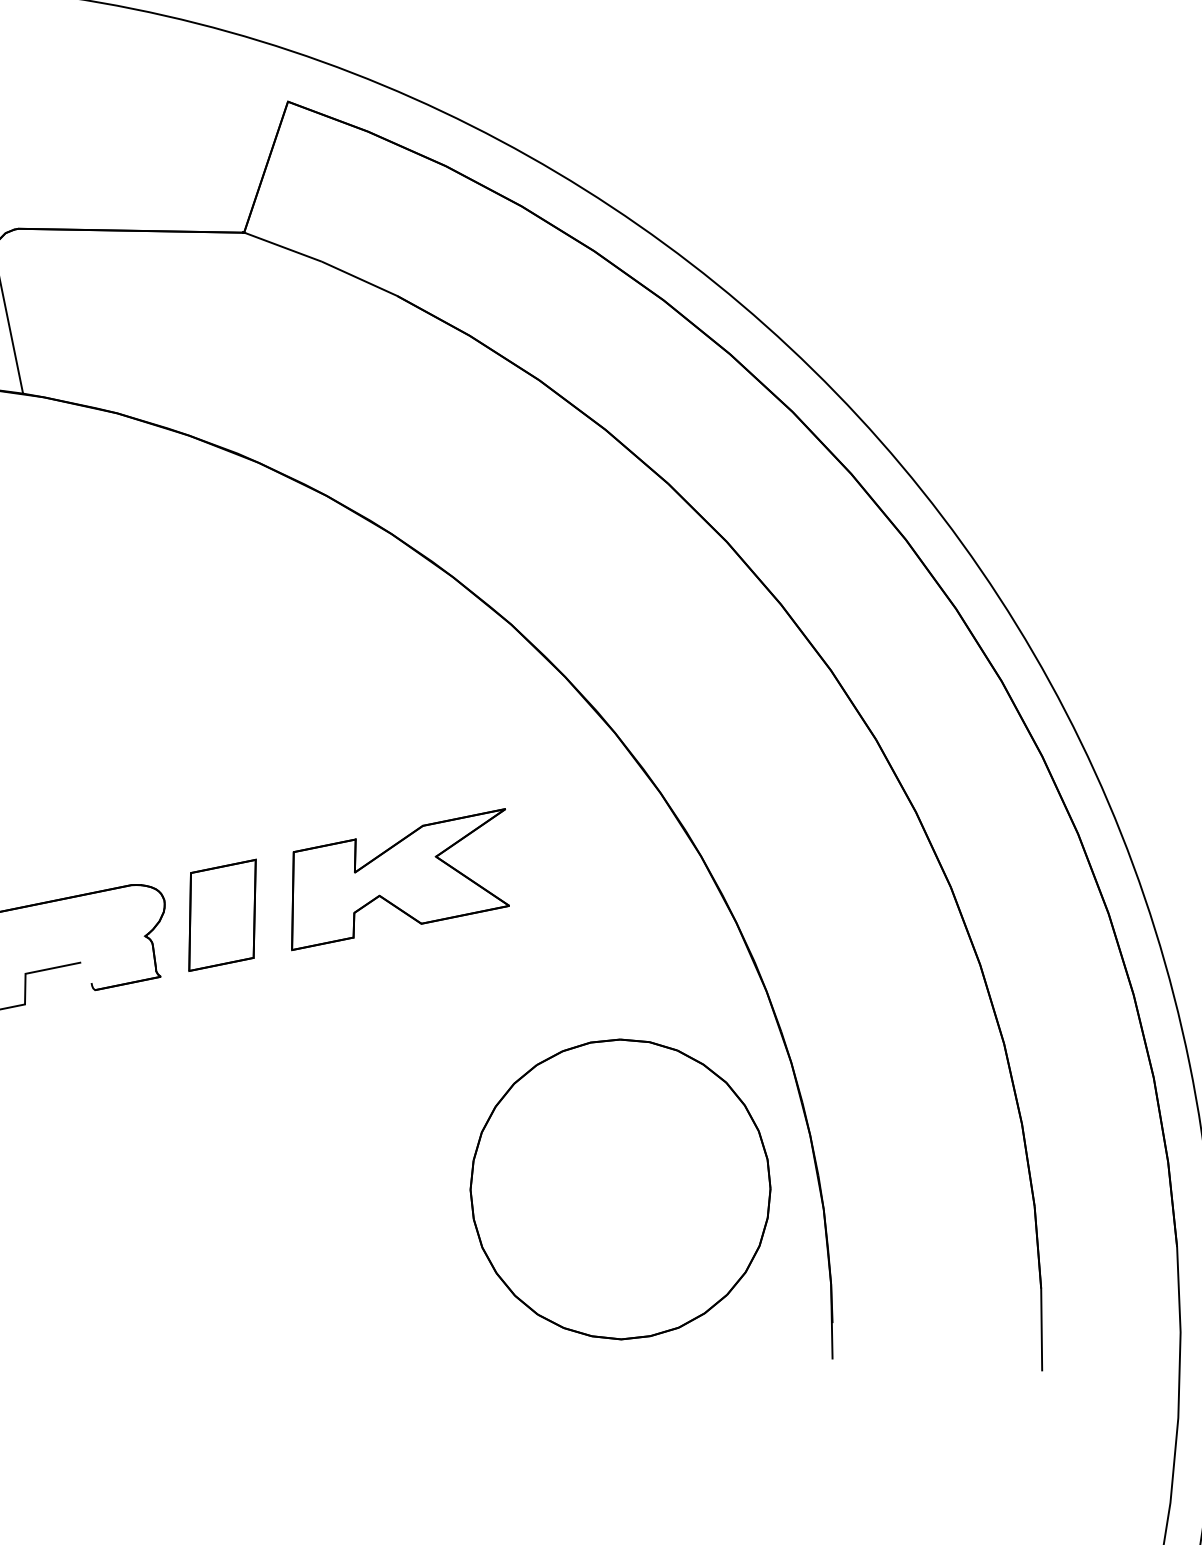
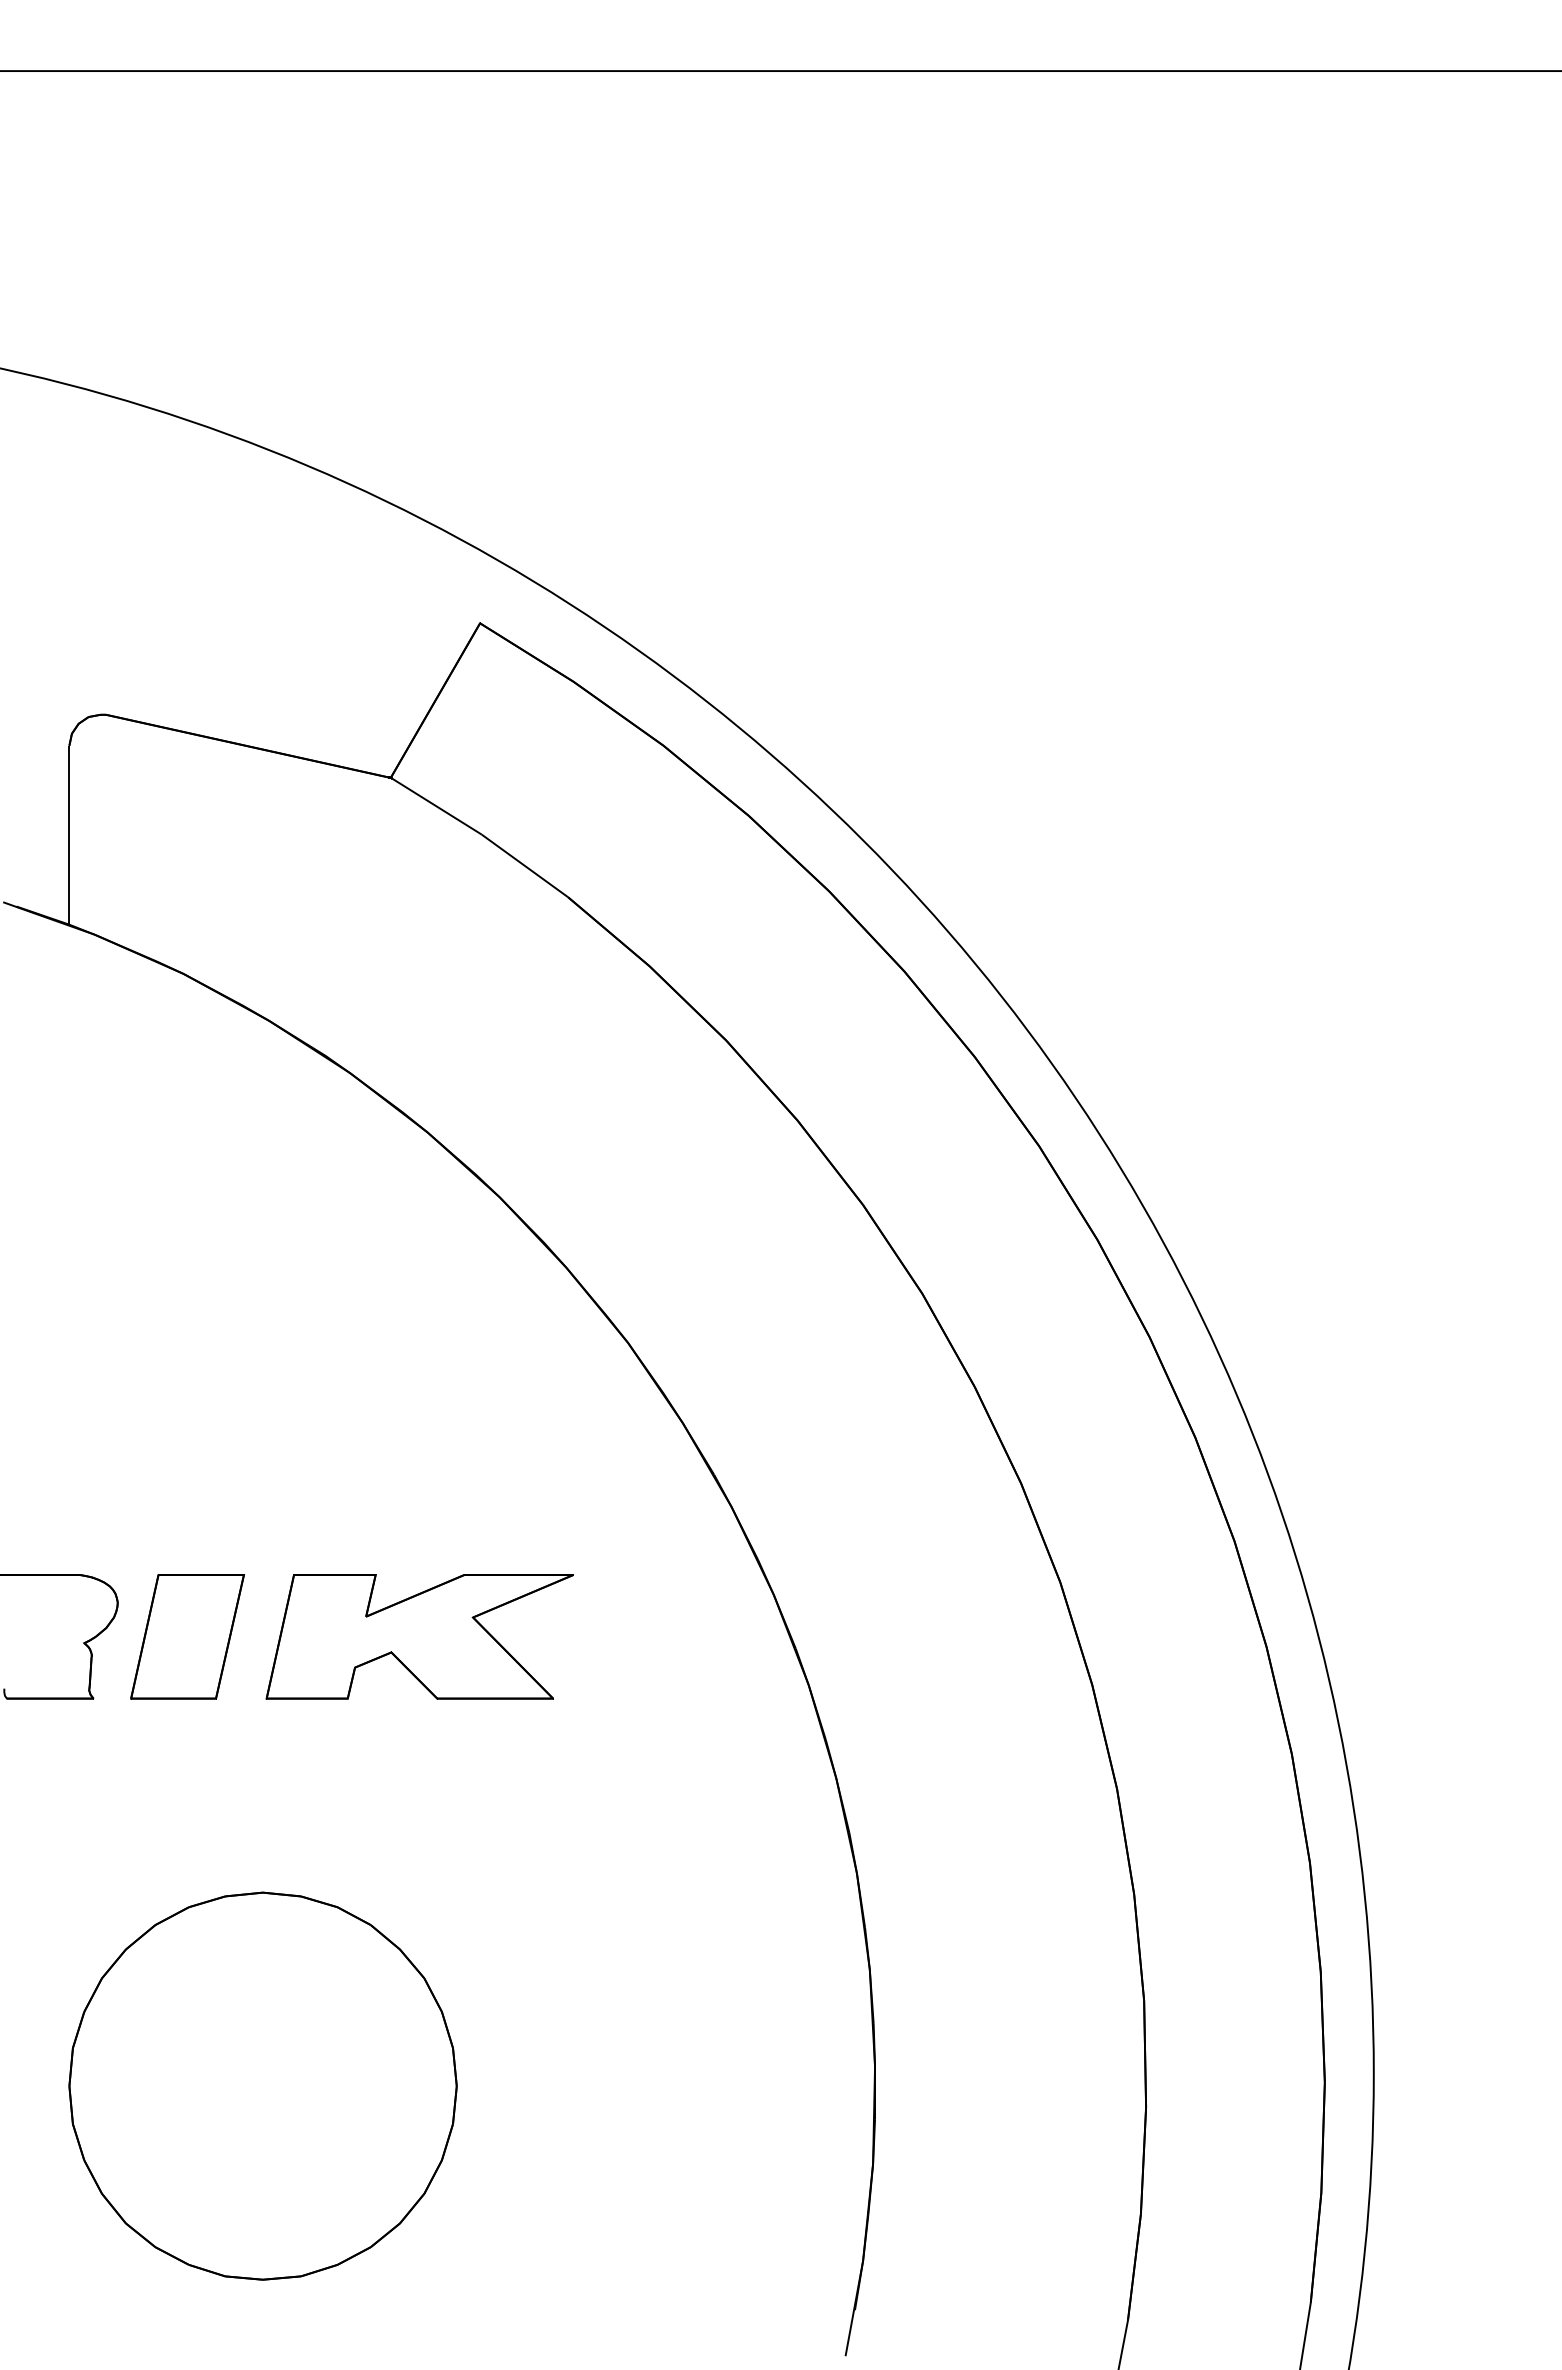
part: (620, 1188) -> (262, 2085), moved

